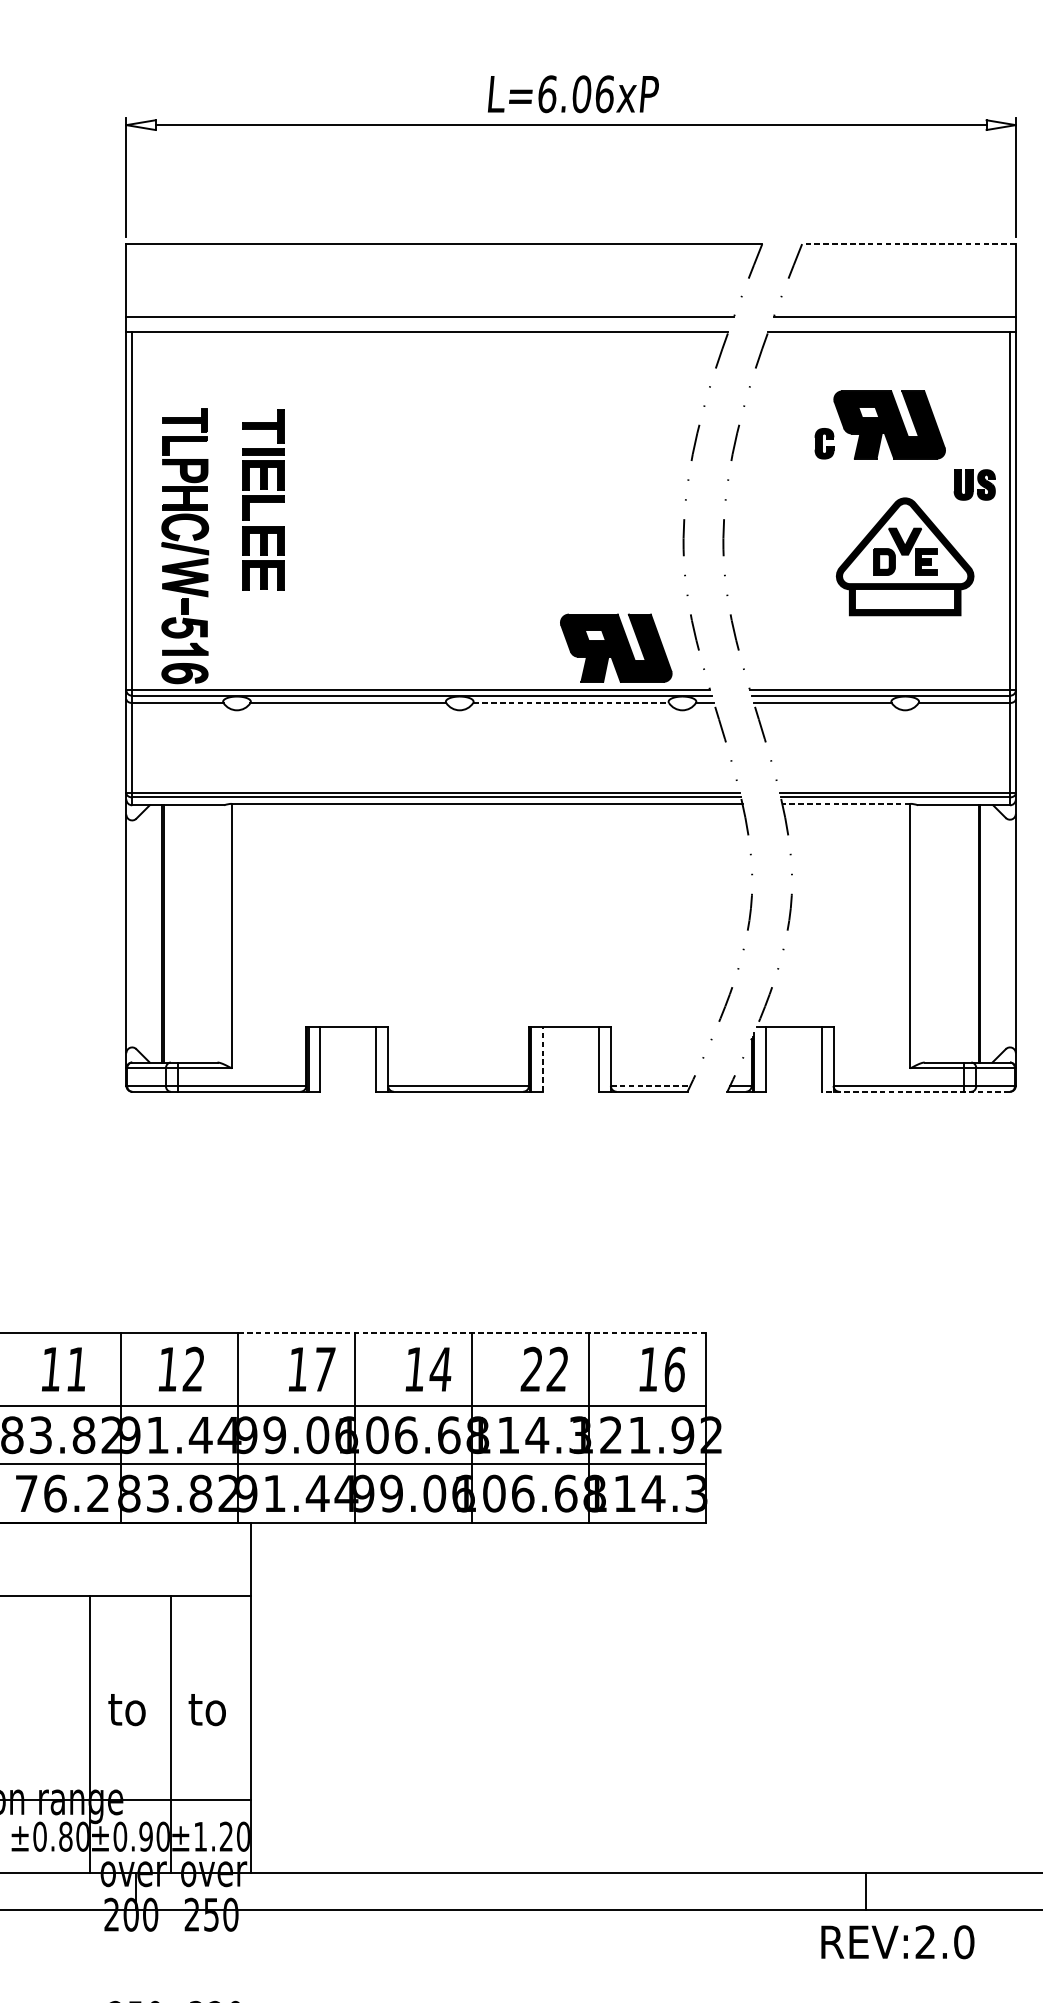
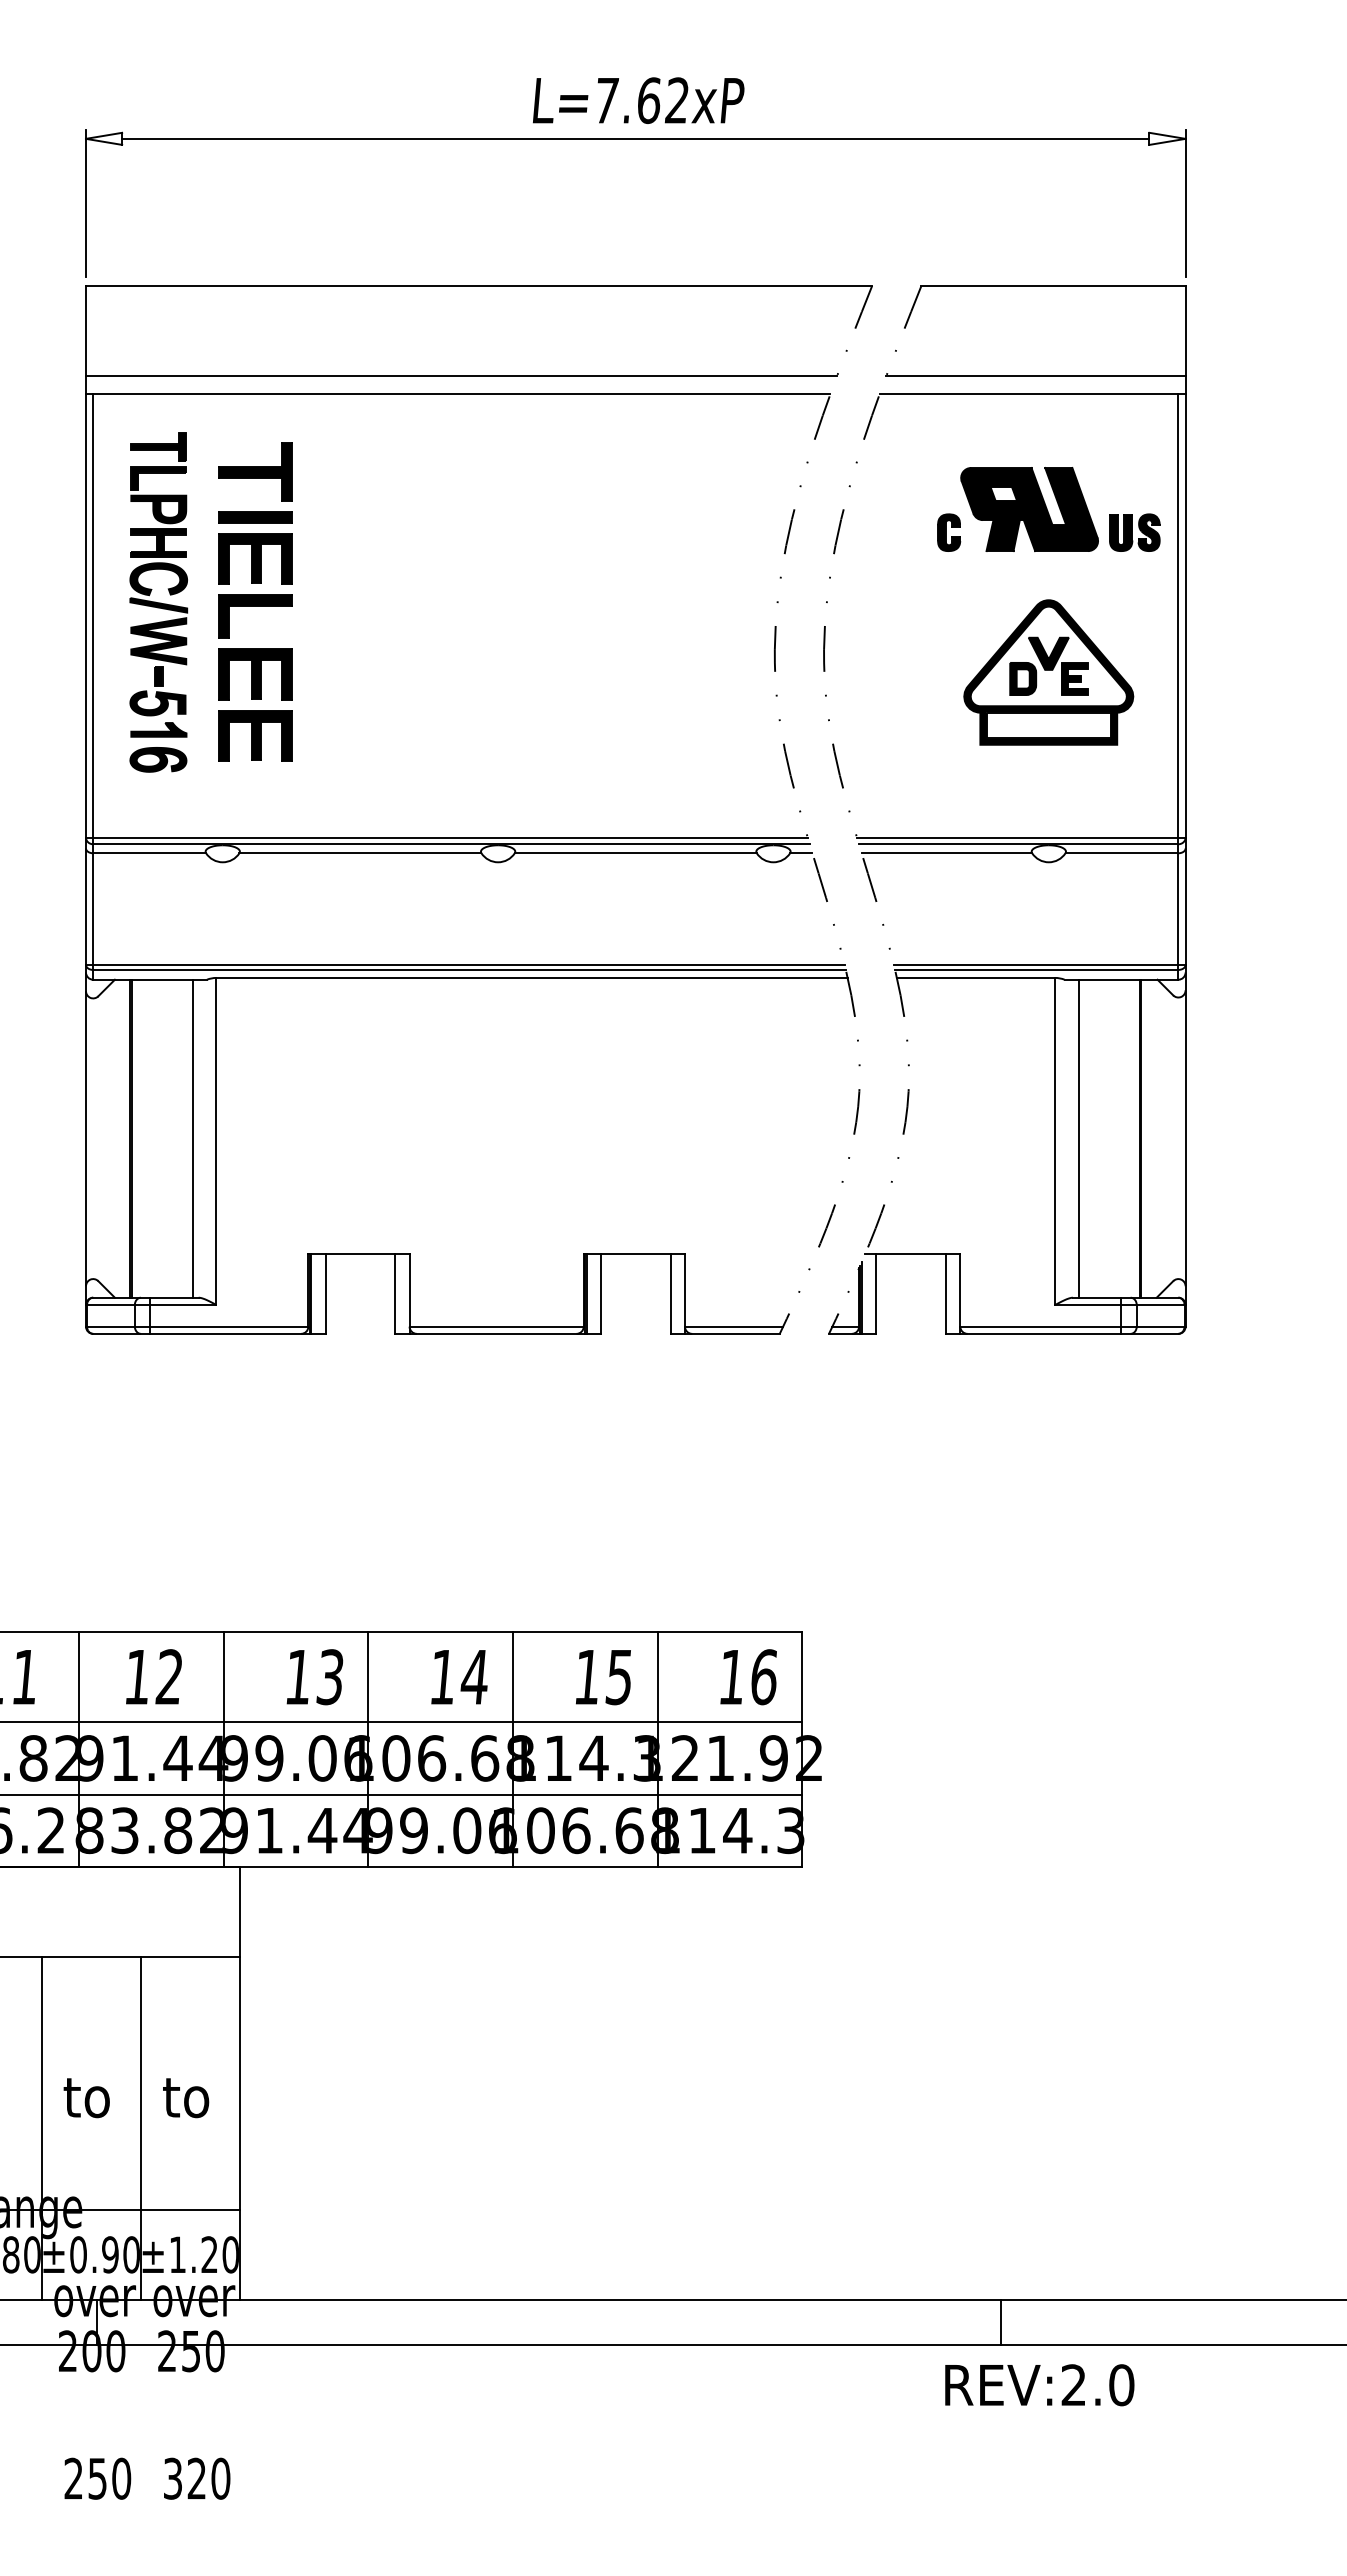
text: (575, 94) -> (641, 100), L=6.06xP -> L=7.62xP
line: (908, 243) -> (1053, 285), dashed -> solid
part: (974, 484) -> (1134, 532), moved
part: (263, 499) -> (255, 601), size x1.43
part: (185, 546) -> (158, 602), moved
part: (616, 648) -> (691, 785), removed
line: (571, 703) -> (636, 853), dashed -> solid
line: (845, 803) -> (975, 977), dashed -> solid
line: (212, 933) -> (192, 1138), added
line: (929, 933) -> (1078, 1138), added
line: (543, 1059) -> (601, 1294), dashed -> solid
line: (650, 1085) -> (734, 1326), dashed -> solid
line: (915, 1091) -> (1061, 1333), dashed -> solid
line: (472, 1332) -> (513, 1631), dashed -> solid
text: (324, 1369) -> (330, 1677), 17 -> 13
text: (544, 1369) -> (602, 1677), 22 -> 15

